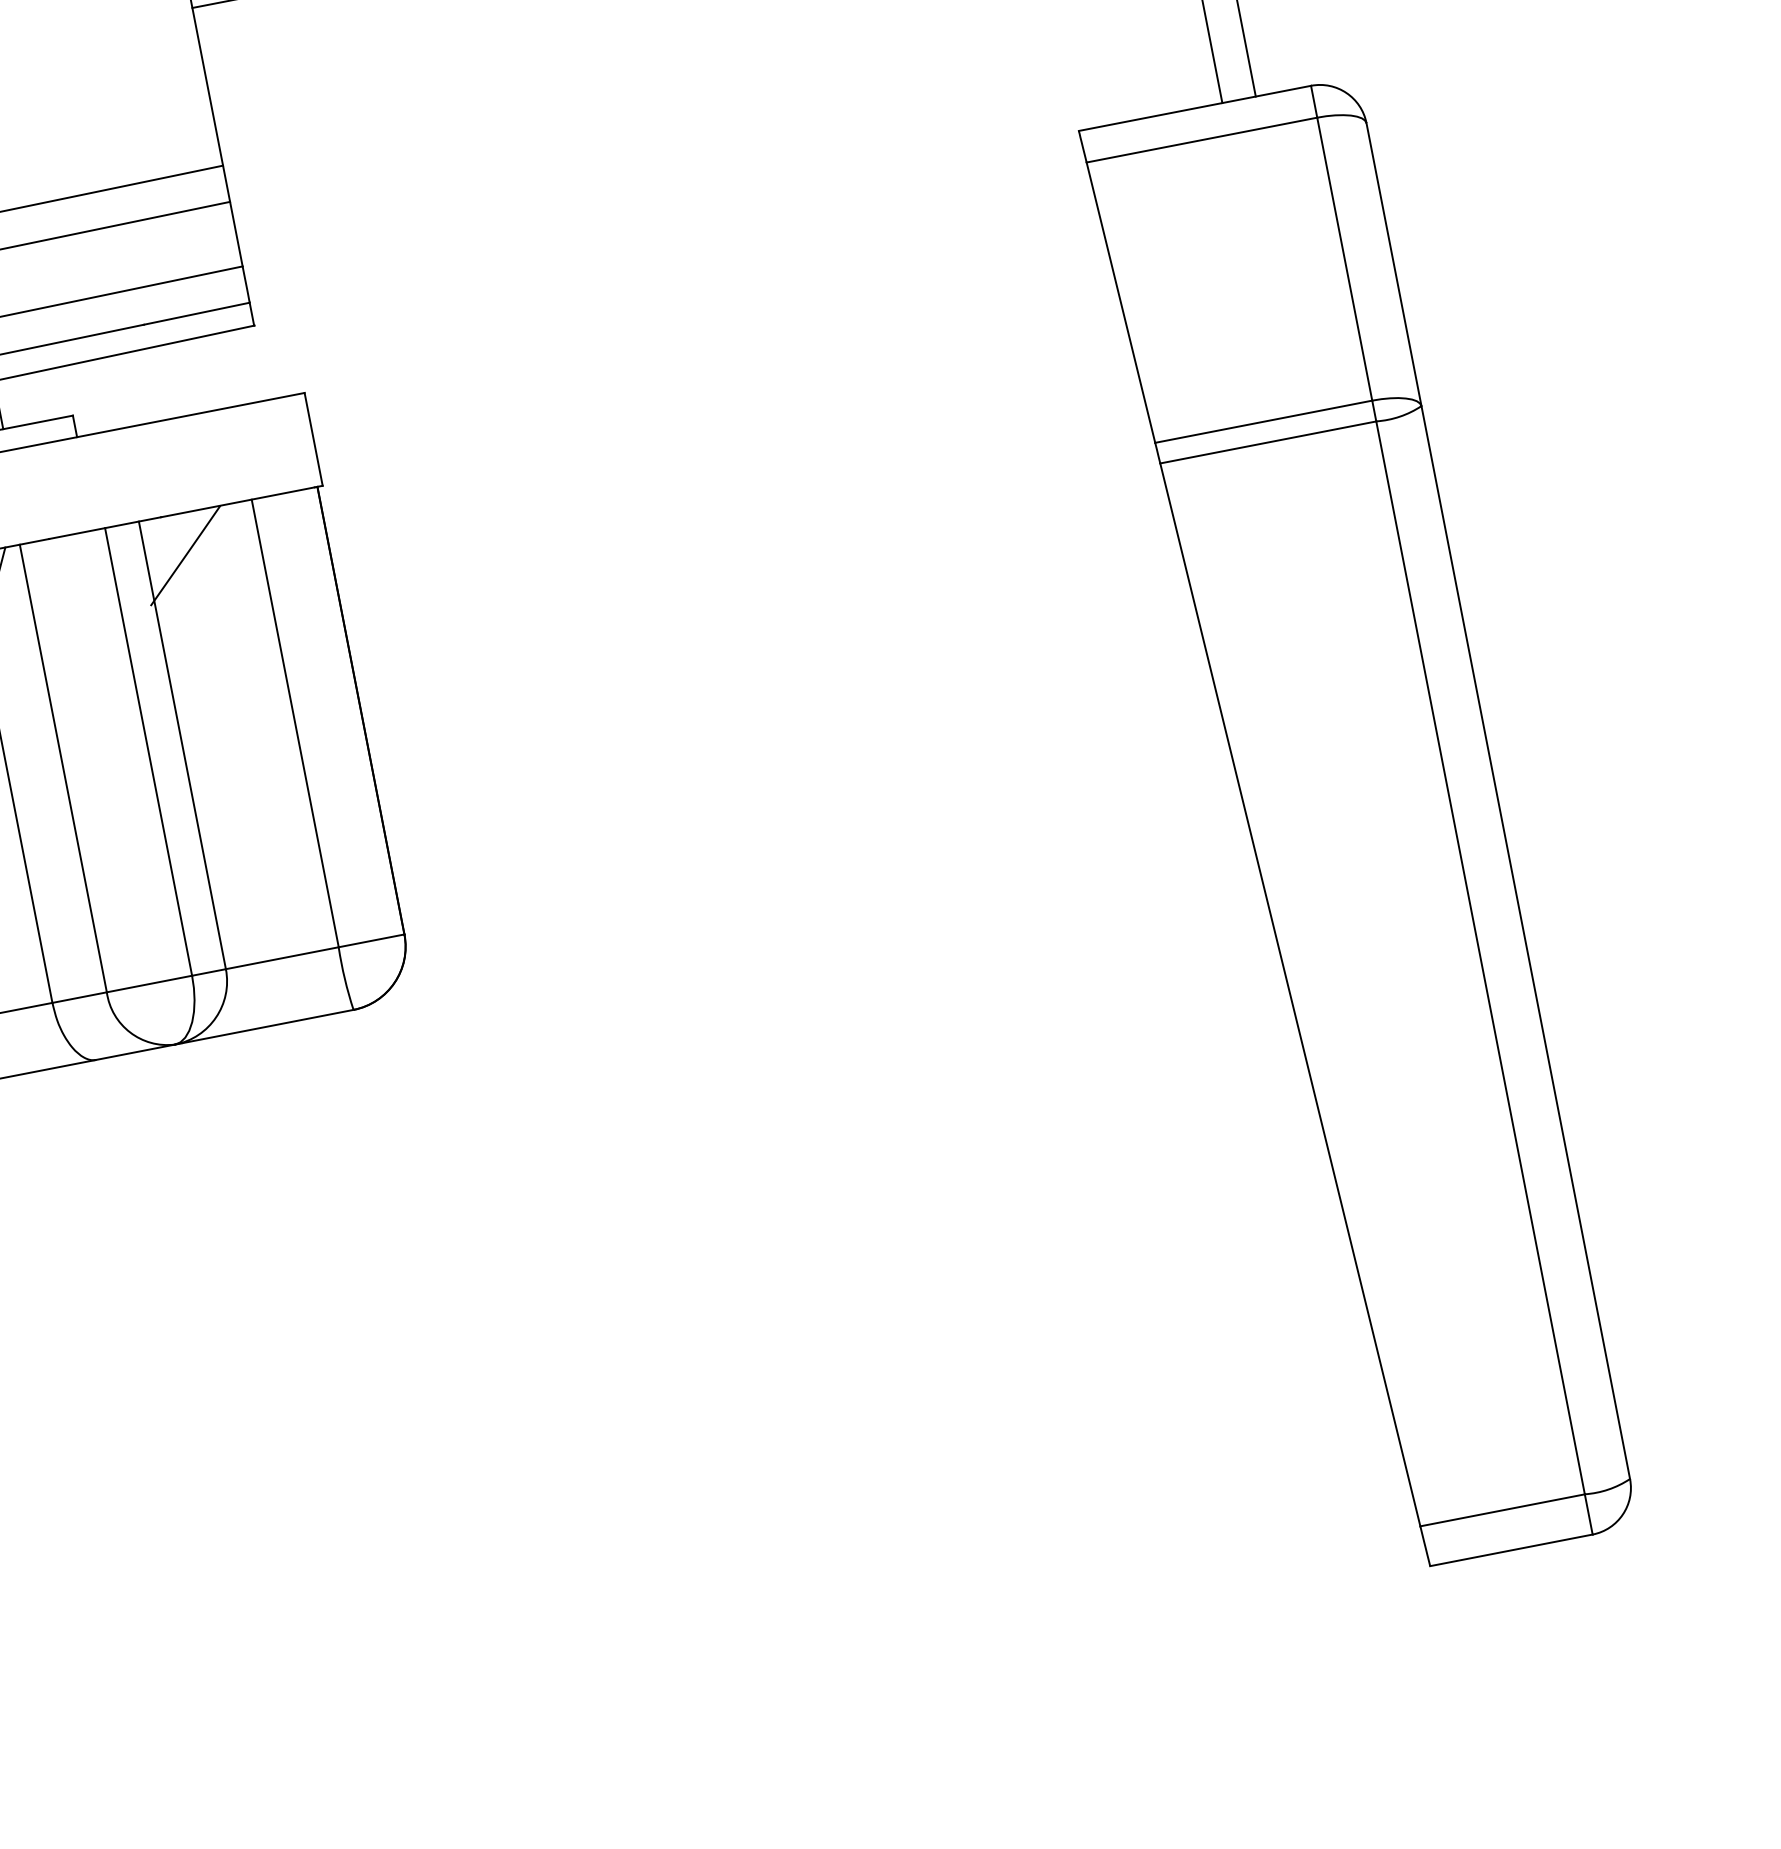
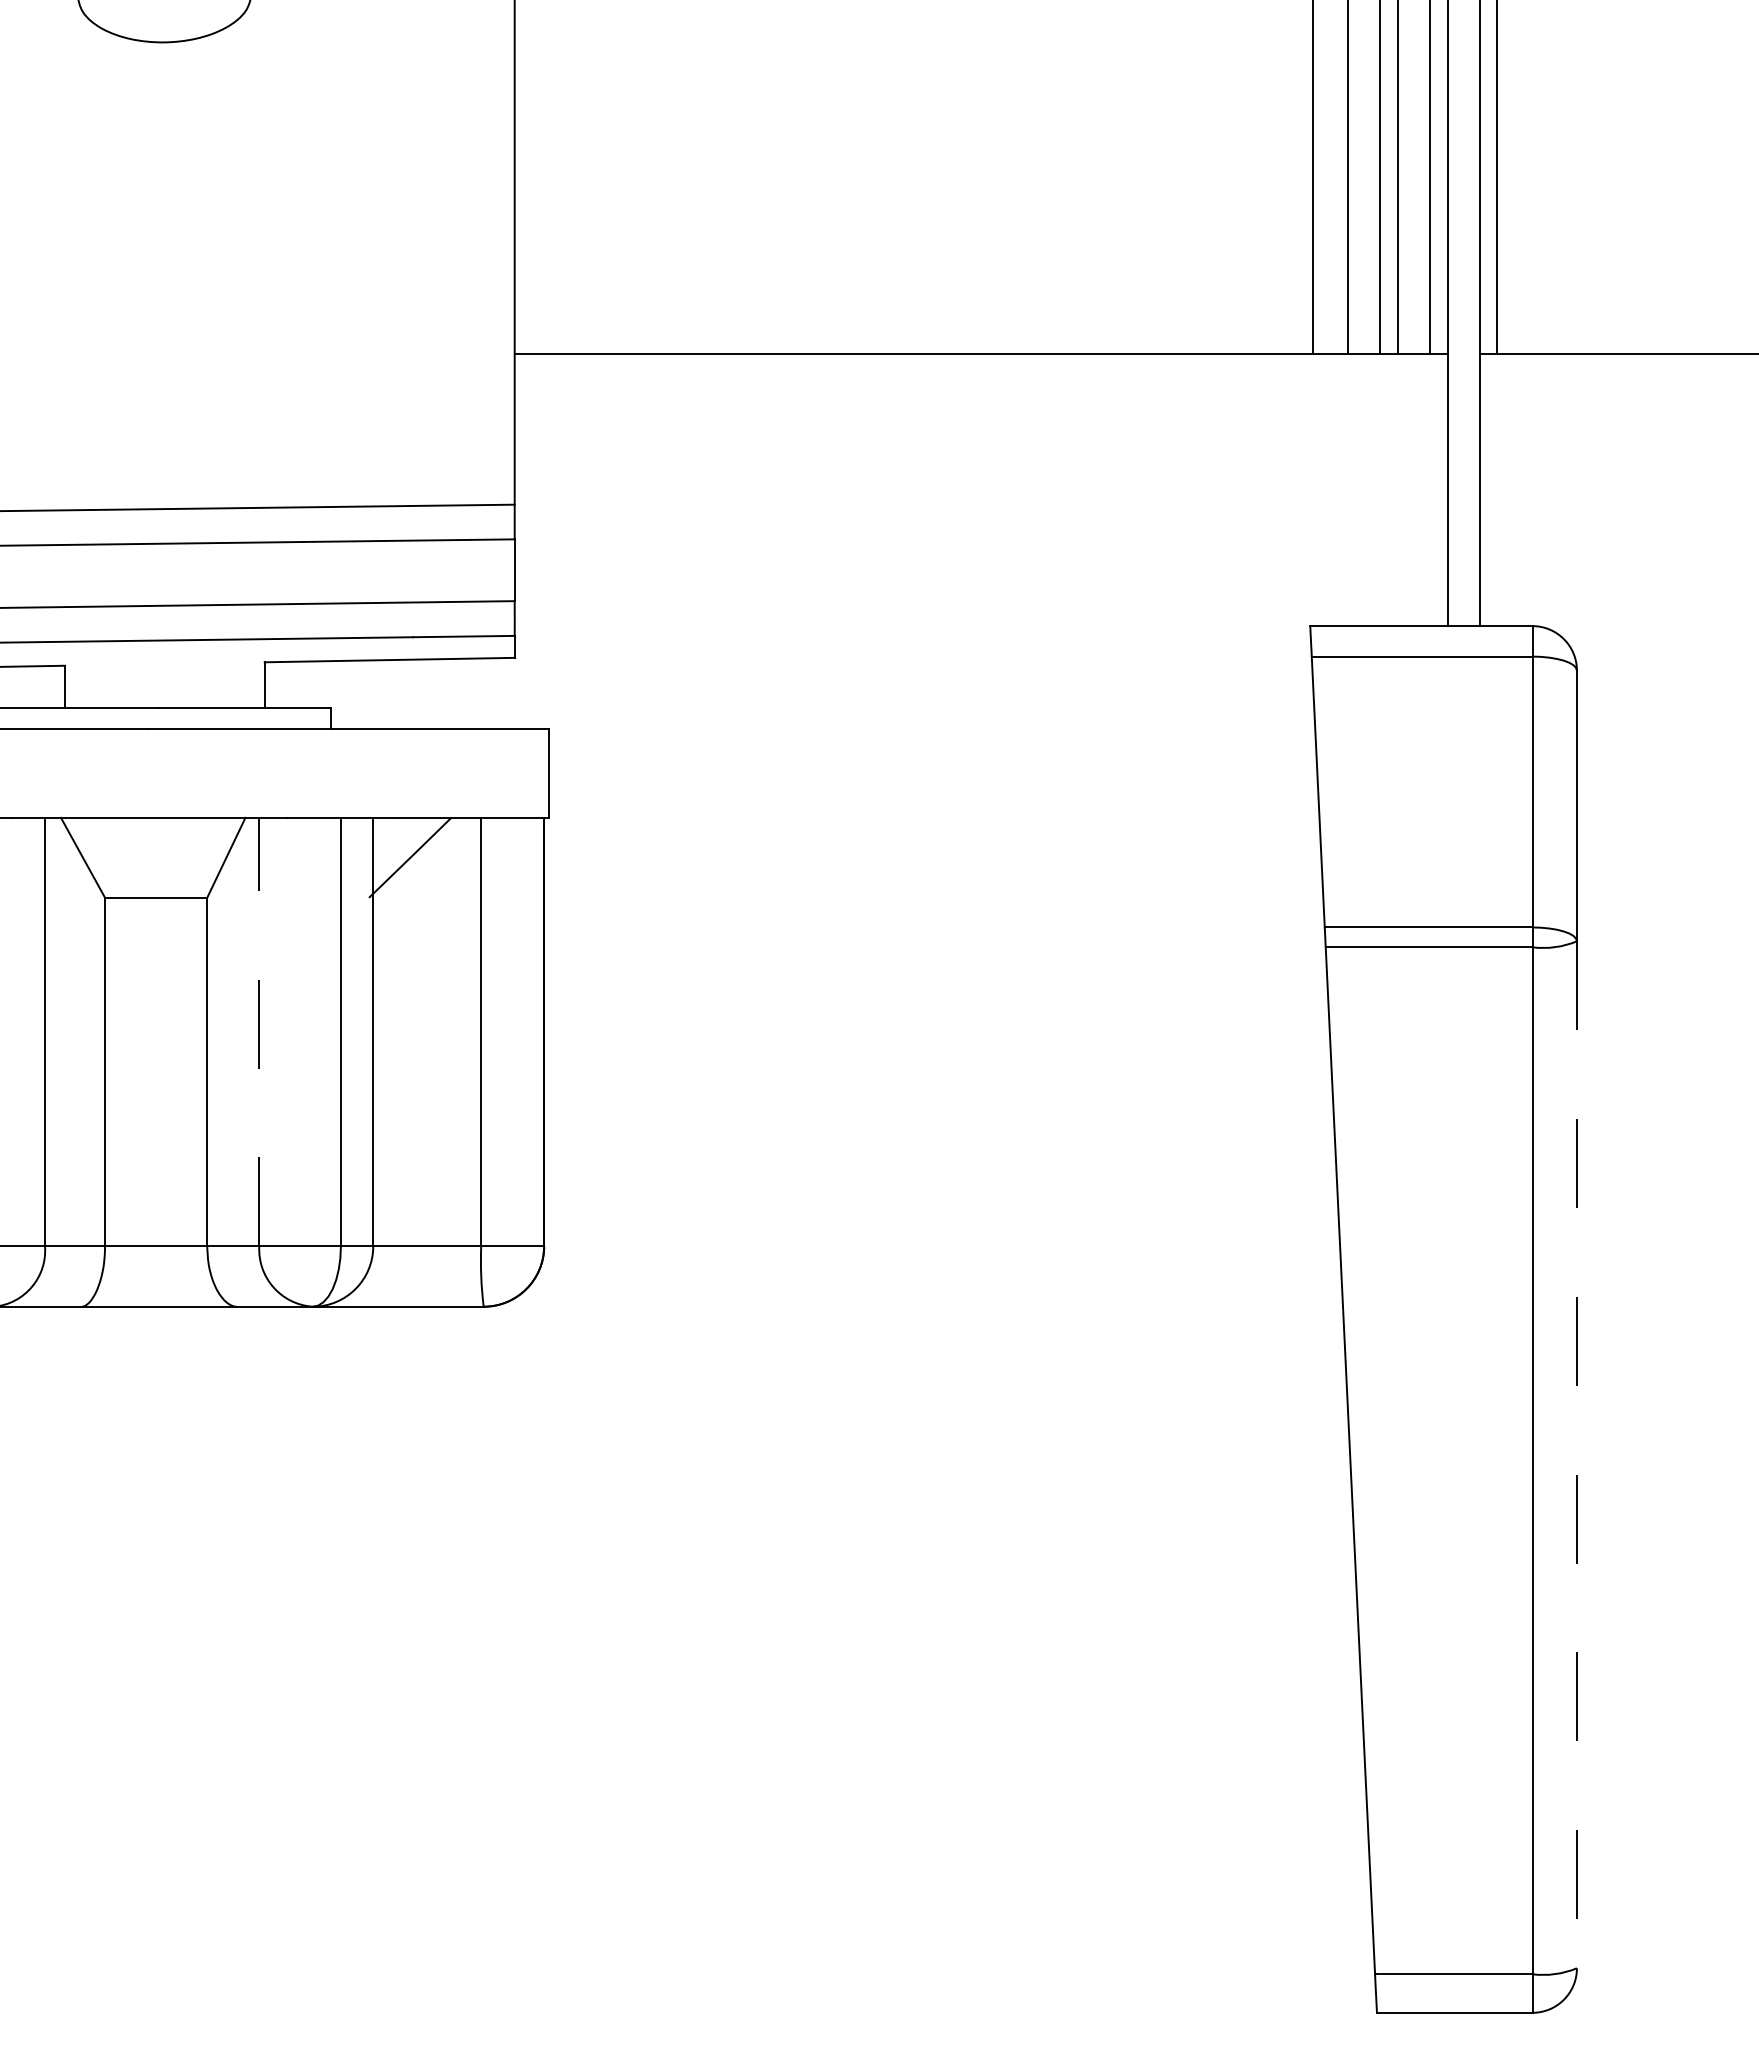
line: (63, 767) -> (259, 1031), solid -> dashed
line: (1525, 942) -> (1576, 1454), solid -> dashed

